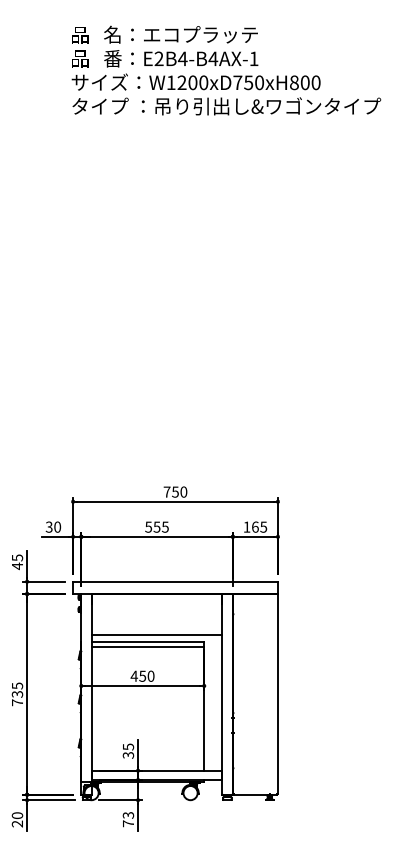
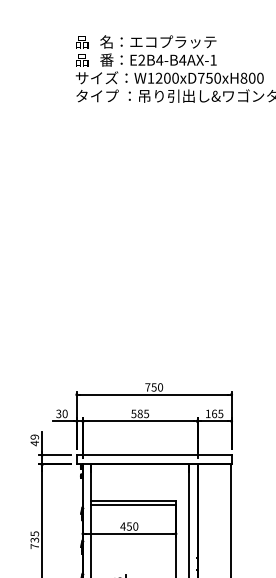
text: (156, 526) -> (139, 413), 555 -> 585
text: (16, 557) -> (34, 436), 45 -> 49
line: (156, 634) -> (139, 494), removed

